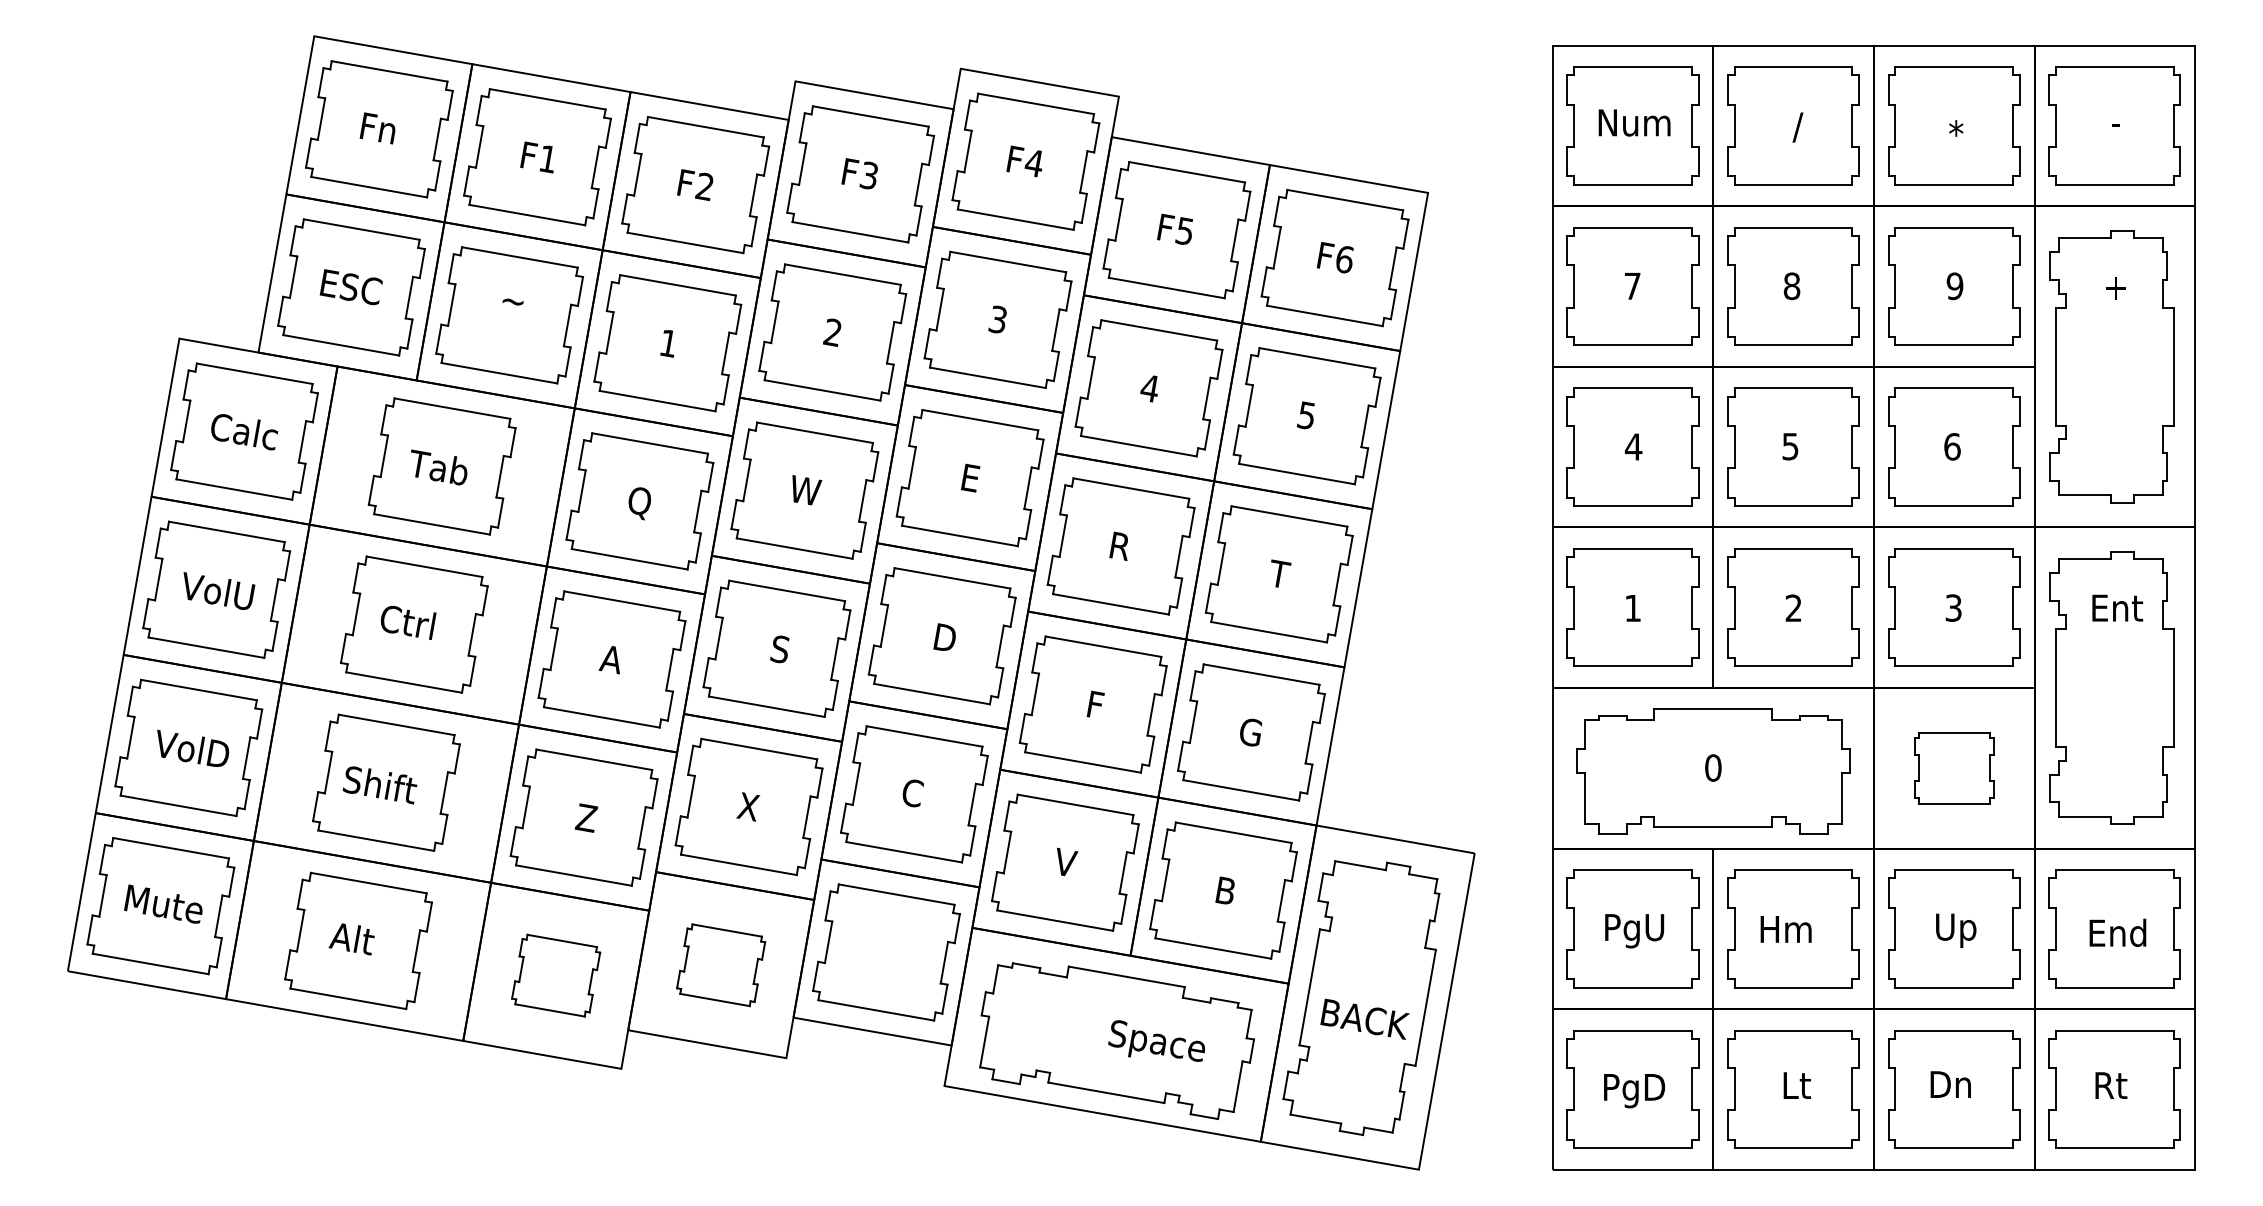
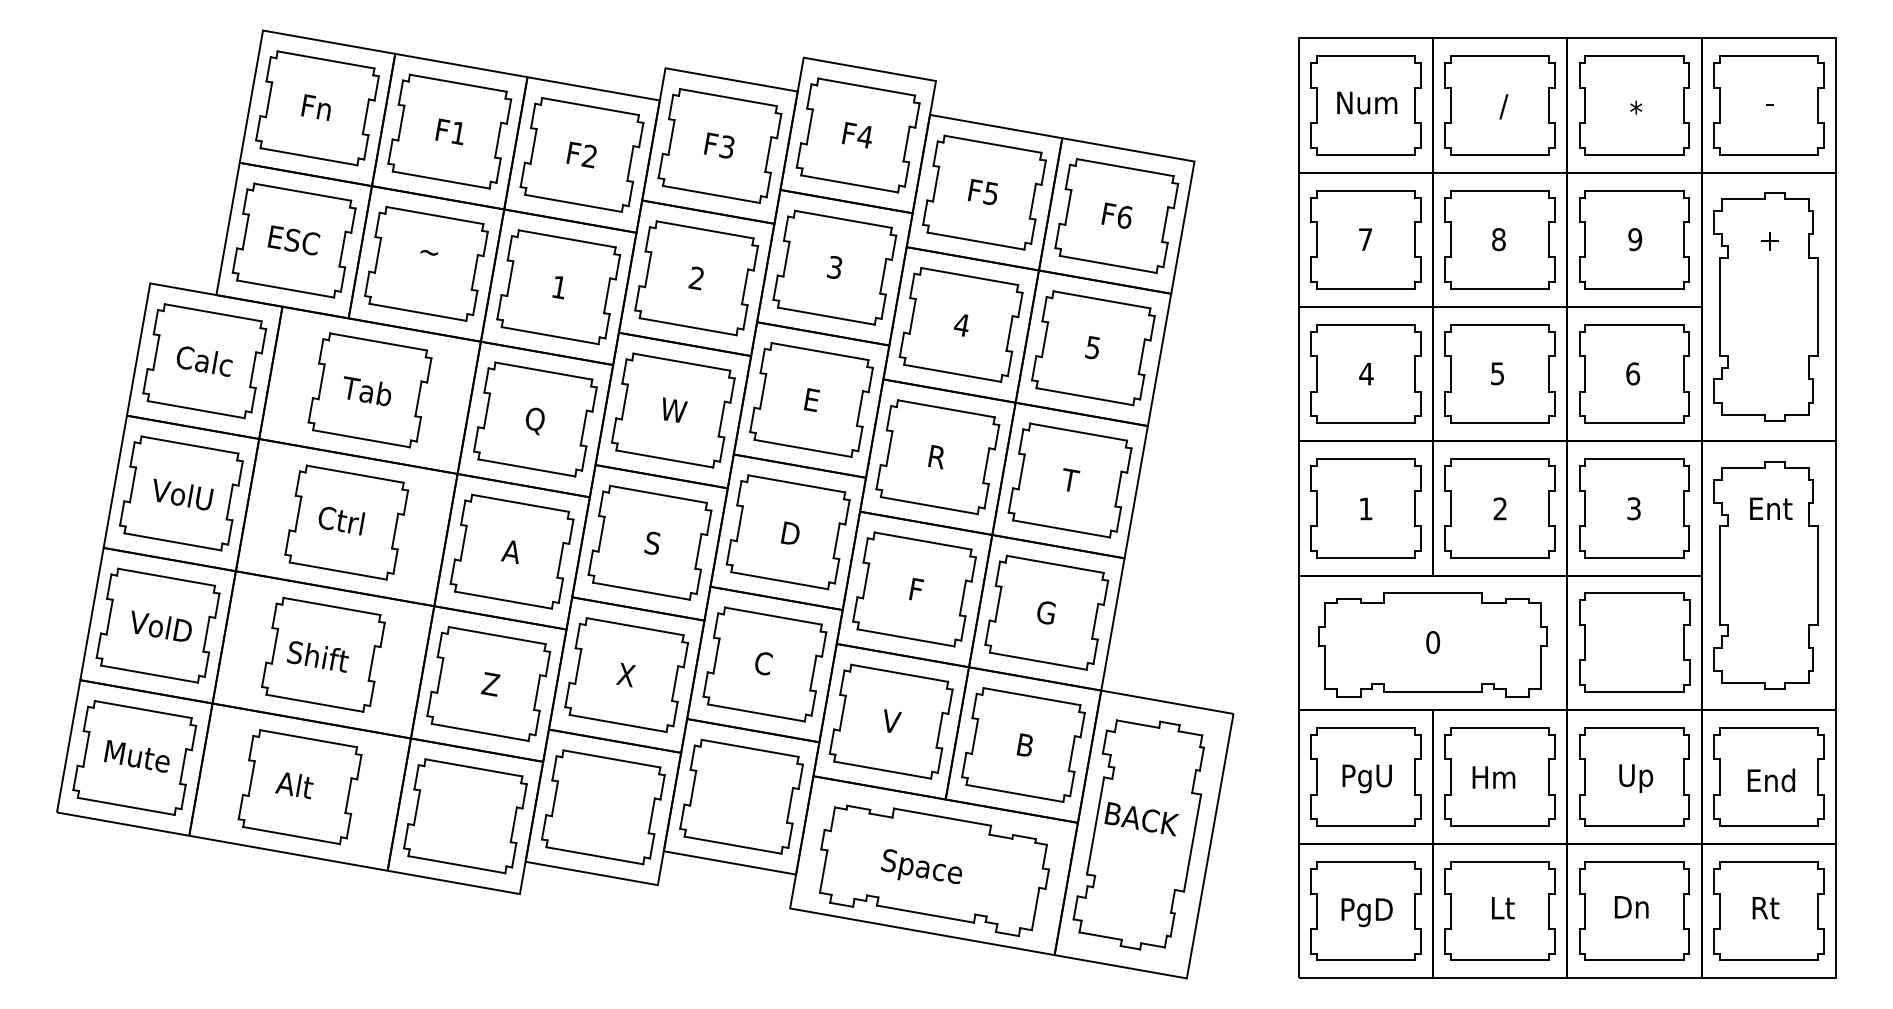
part: (1953, 767) -> (1633, 642), size x1.67
part: (720, 965) -> (602, 807), size x1.67
part: (555, 975) -> (464, 816), size x1.67
text: (1364, 1018) -> (1141, 818), moved
text: (1156, 1040) -> (921, 866), moved

